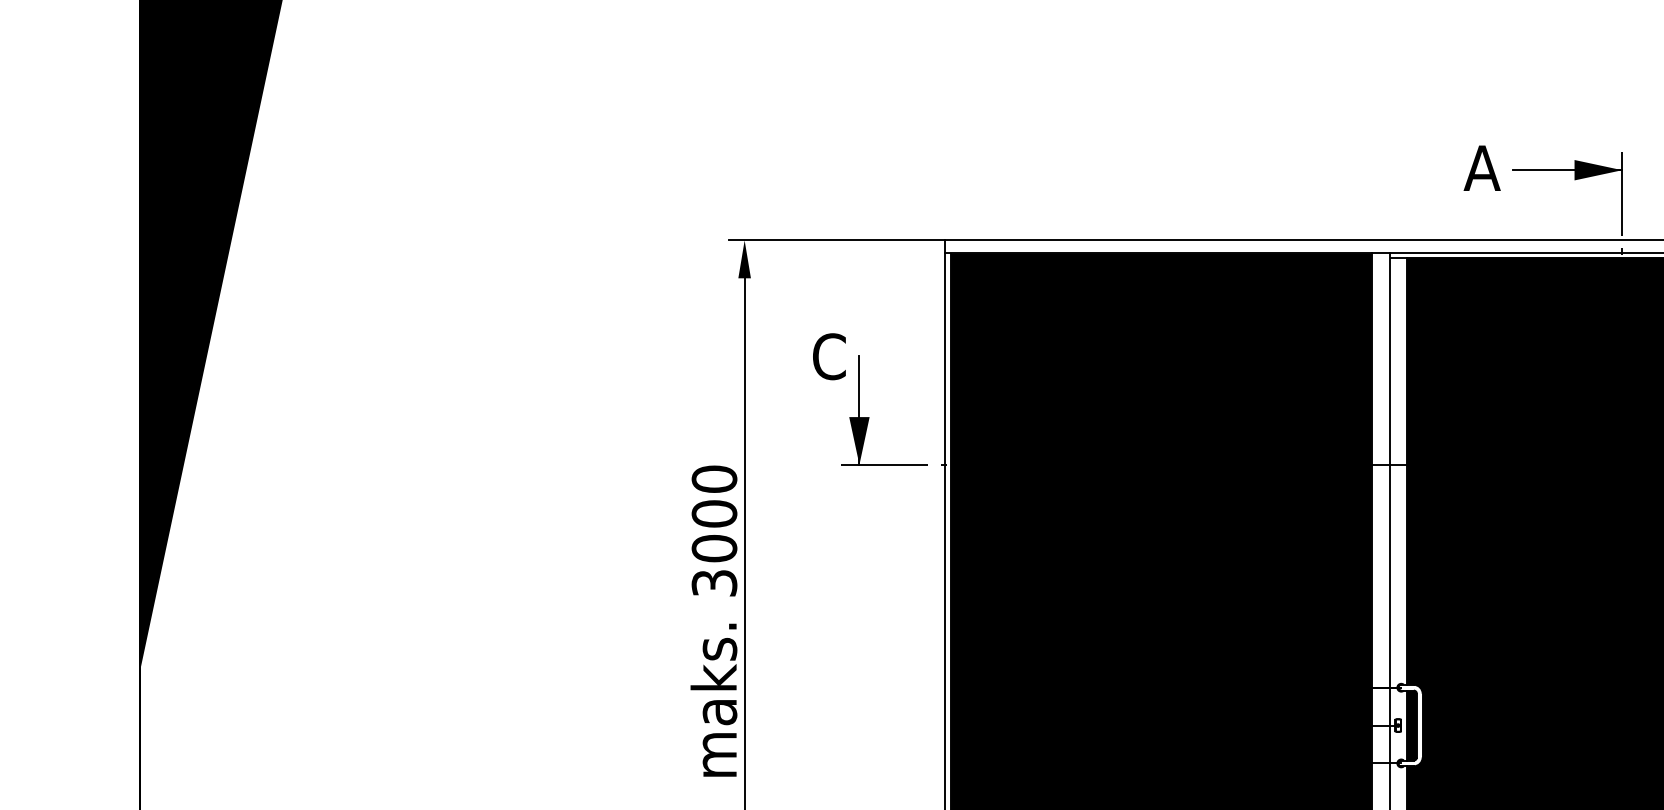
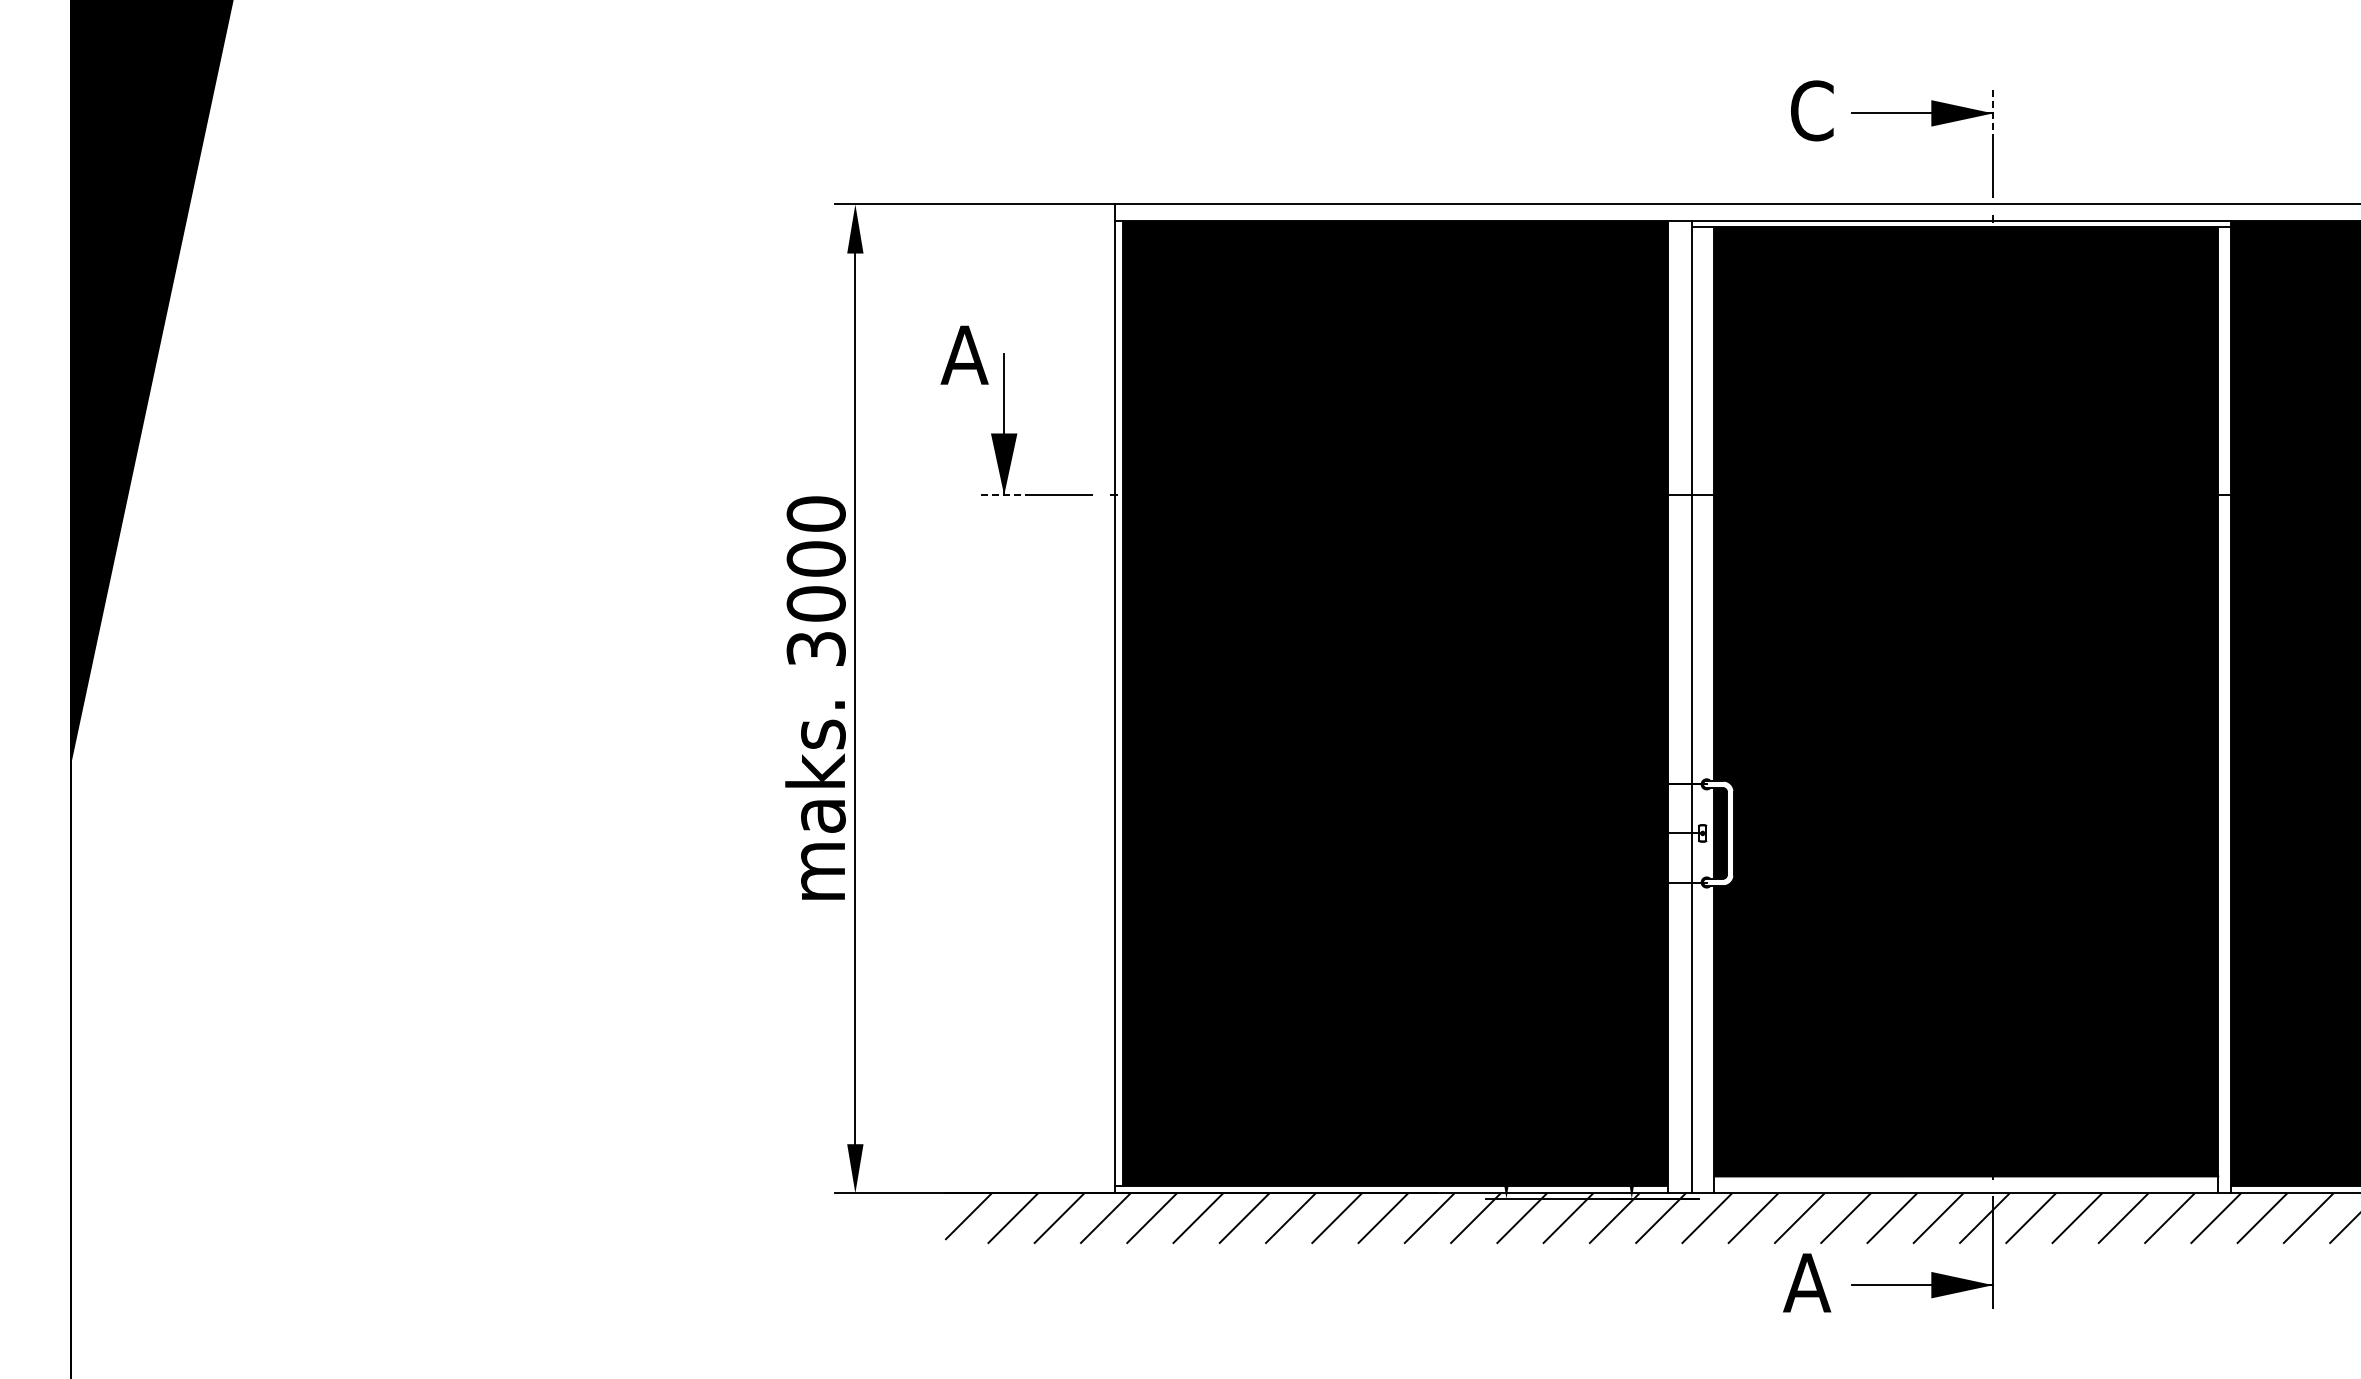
text: (1482, 167) -> (1811, 110), A -> C
line: (1622, 170) -> (1993, 113), solid -> dashed
text: (828, 356) -> (964, 354), C -> A
line: (859, 464) -> (1004, 495), solid -> dashed

